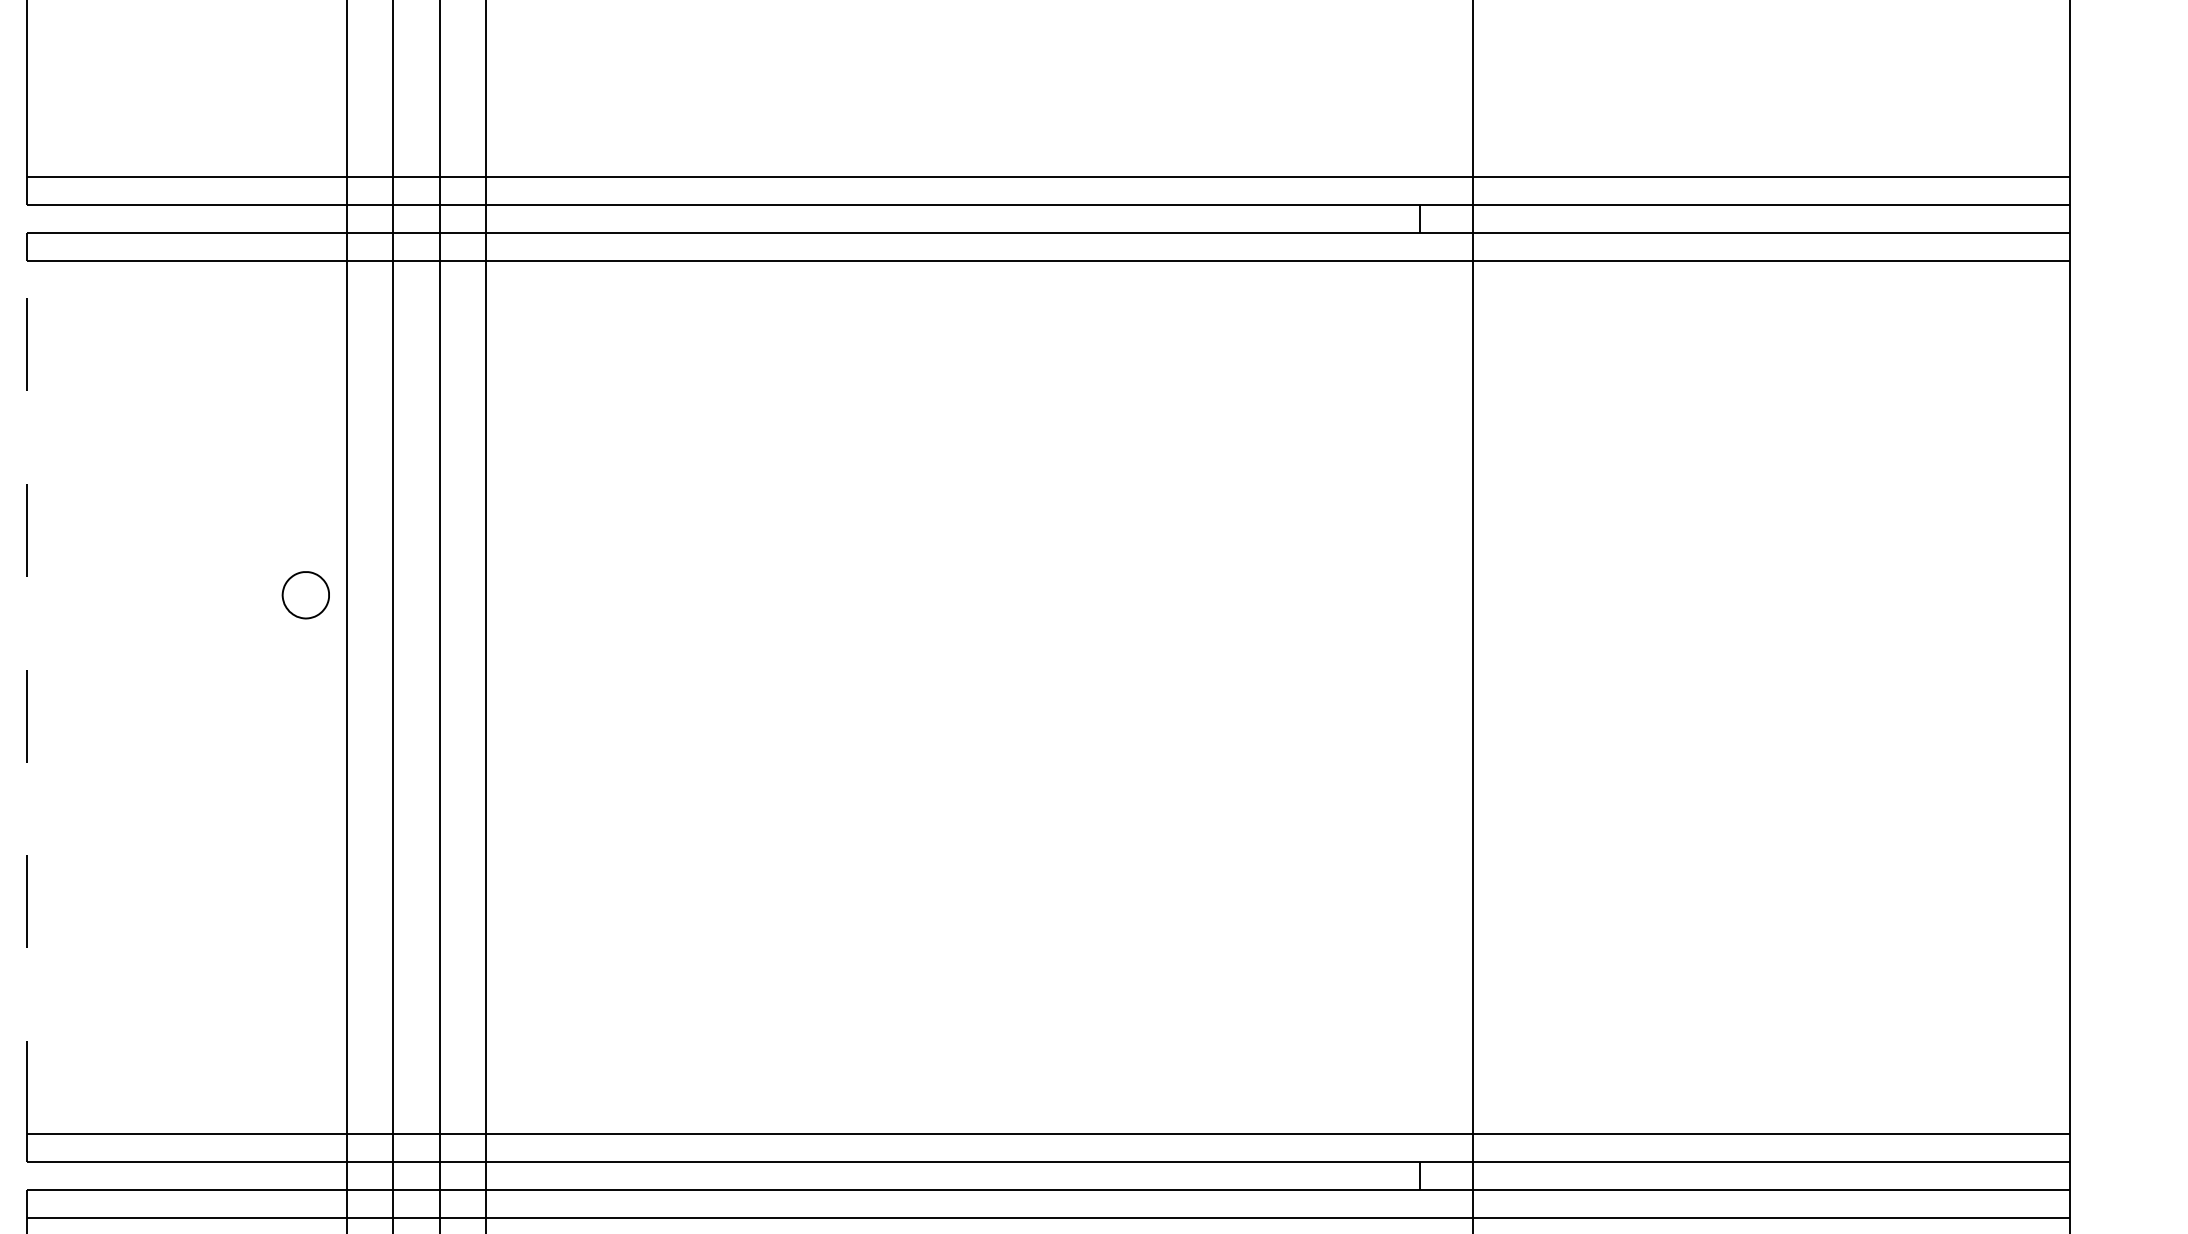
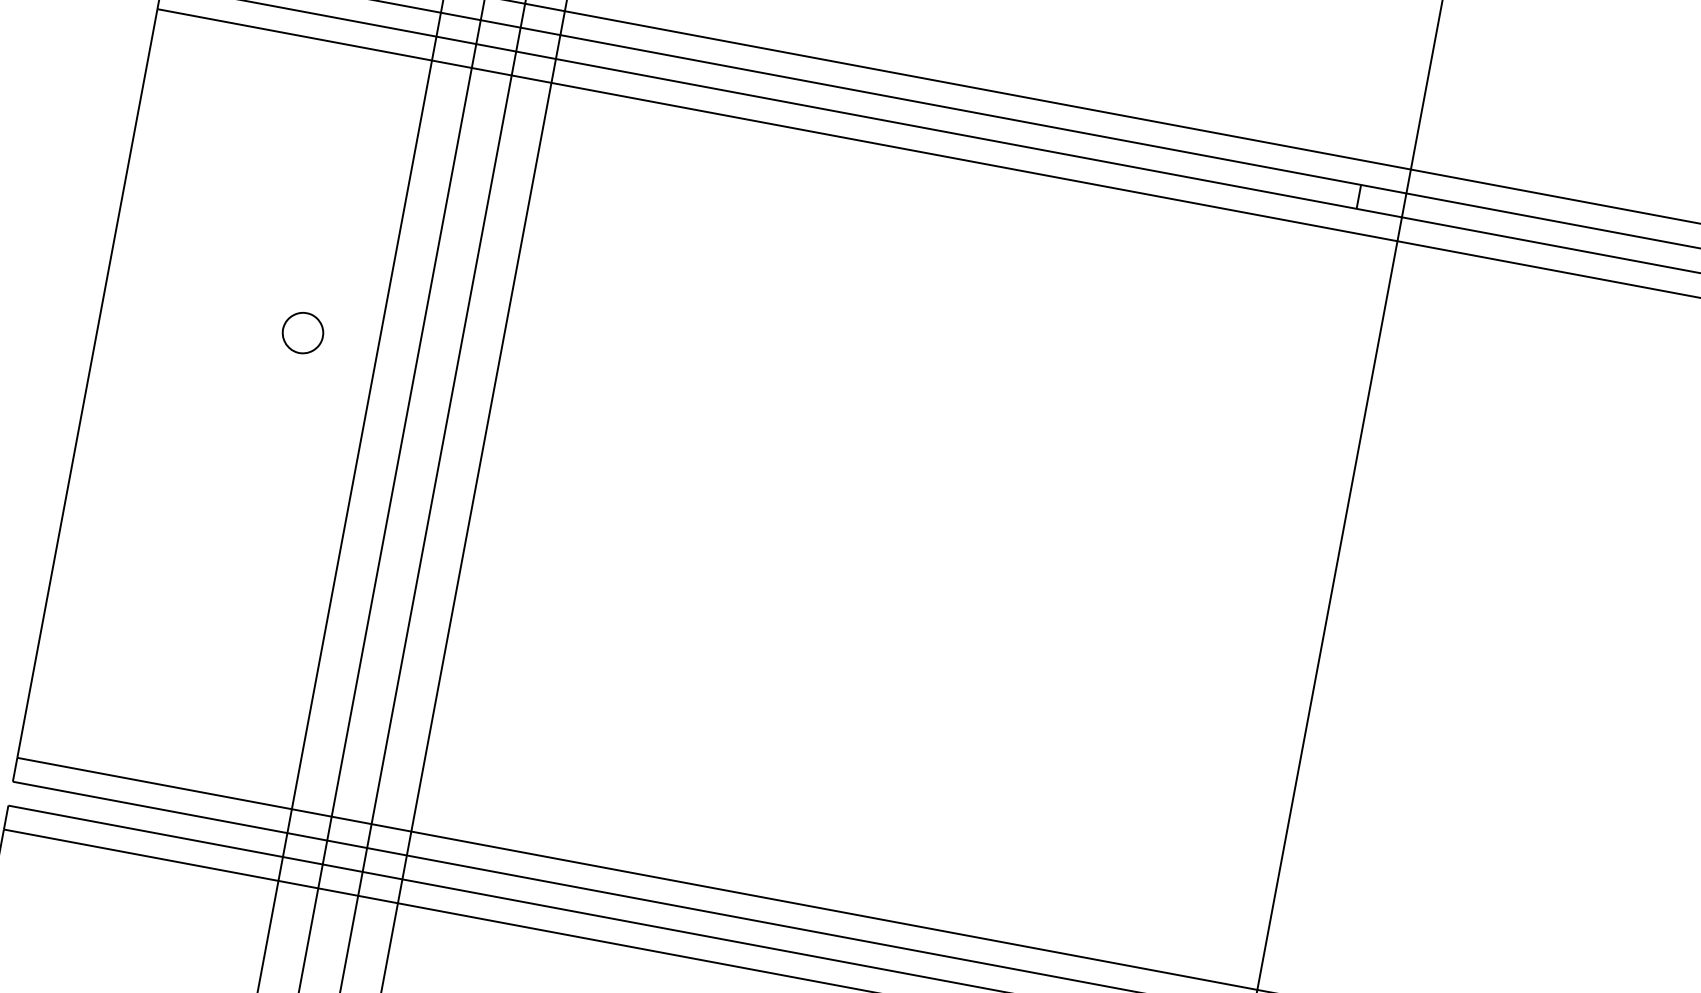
part: (305, 595) -> (302, 333), moved
line: (26, 697) -> (87, 383), dashed -> solid

